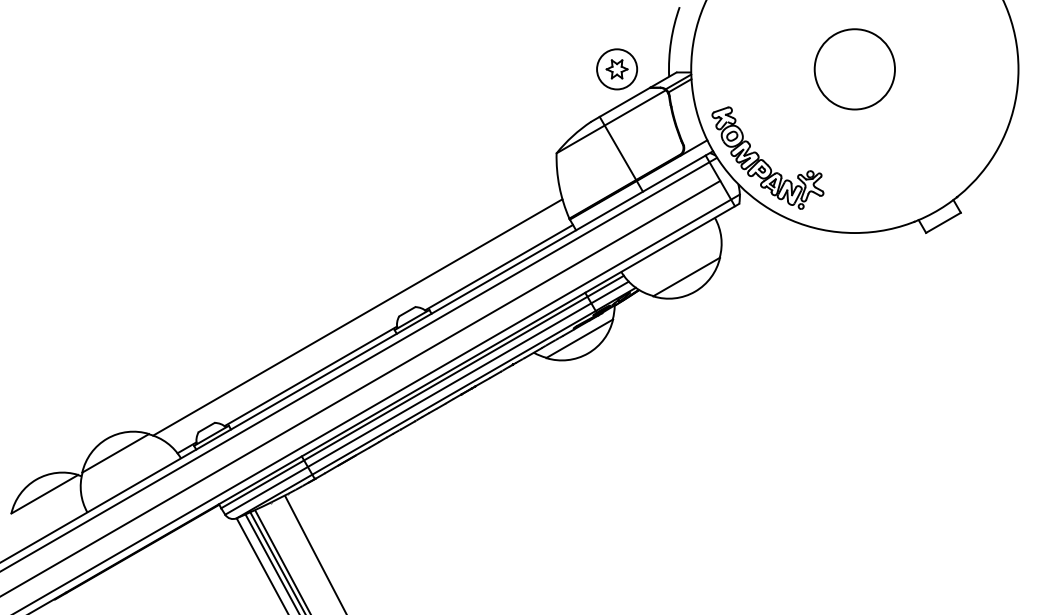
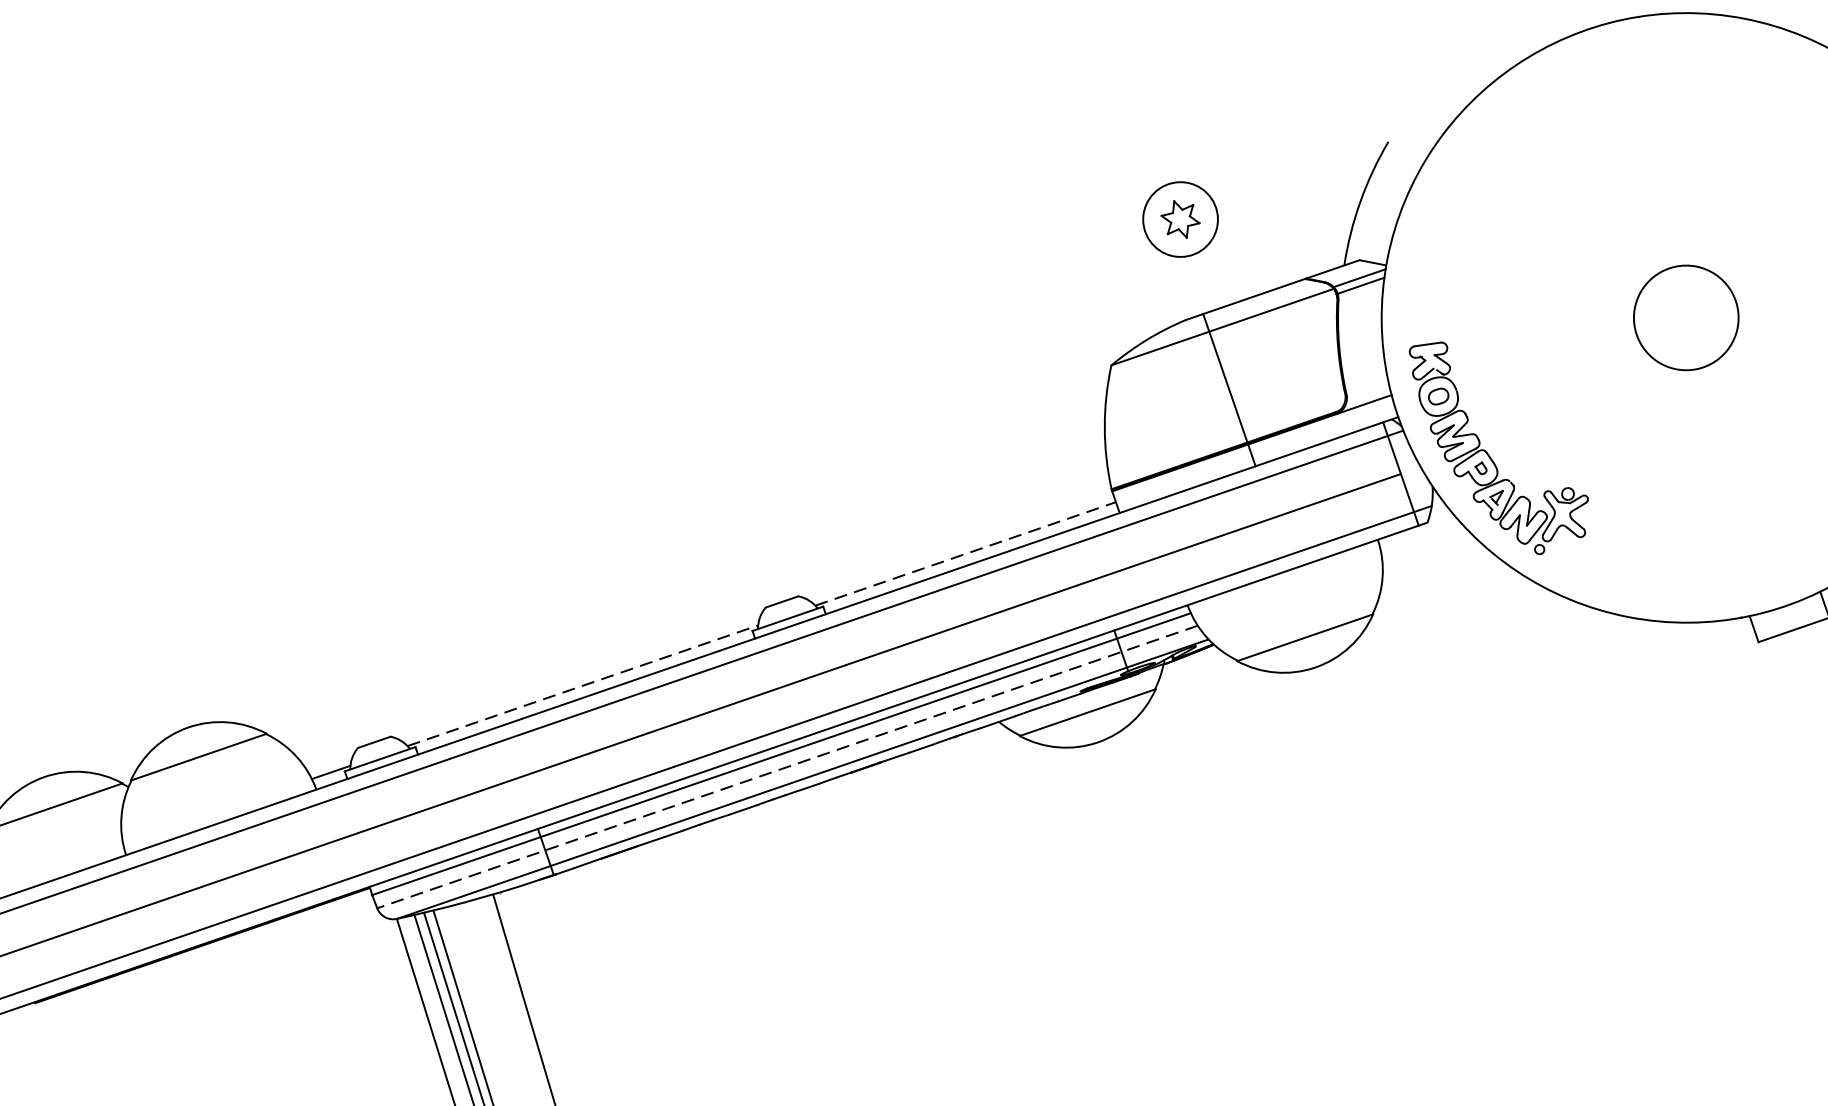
part: (617, 69) -> (1181, 219), moved
circle: (854, 69) -> (1685, 317), size x0.7
line: (499, 267) -> (966, 553), solid -> dashed
line: (357, 317) -> (689, 594), removed
line: (310, 376) -> (582, 685), solid -> dashed
line: (427, 398) -> (788, 767), solid -> dashed

